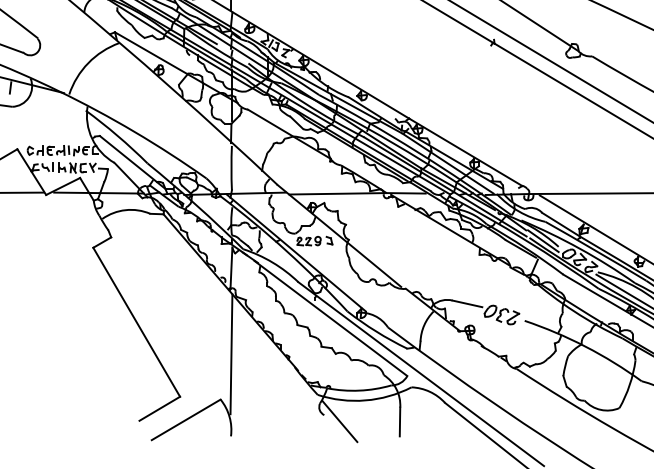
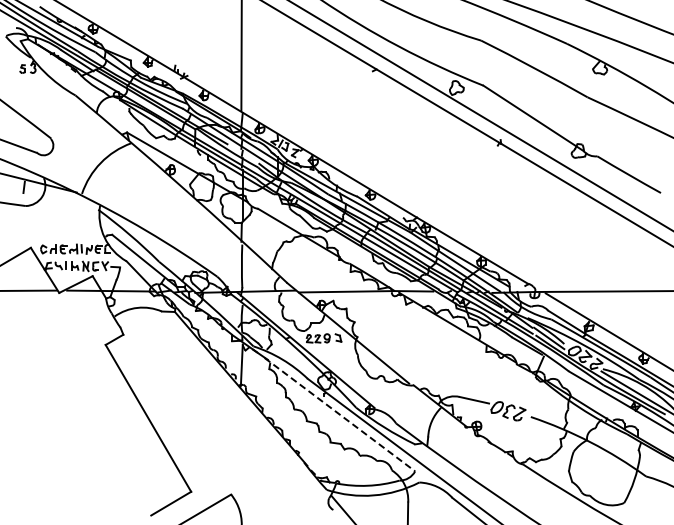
line: (331, 318) -> (340, 414), solid -> dashed
line: (231, 353) -> (241, 449), removed

